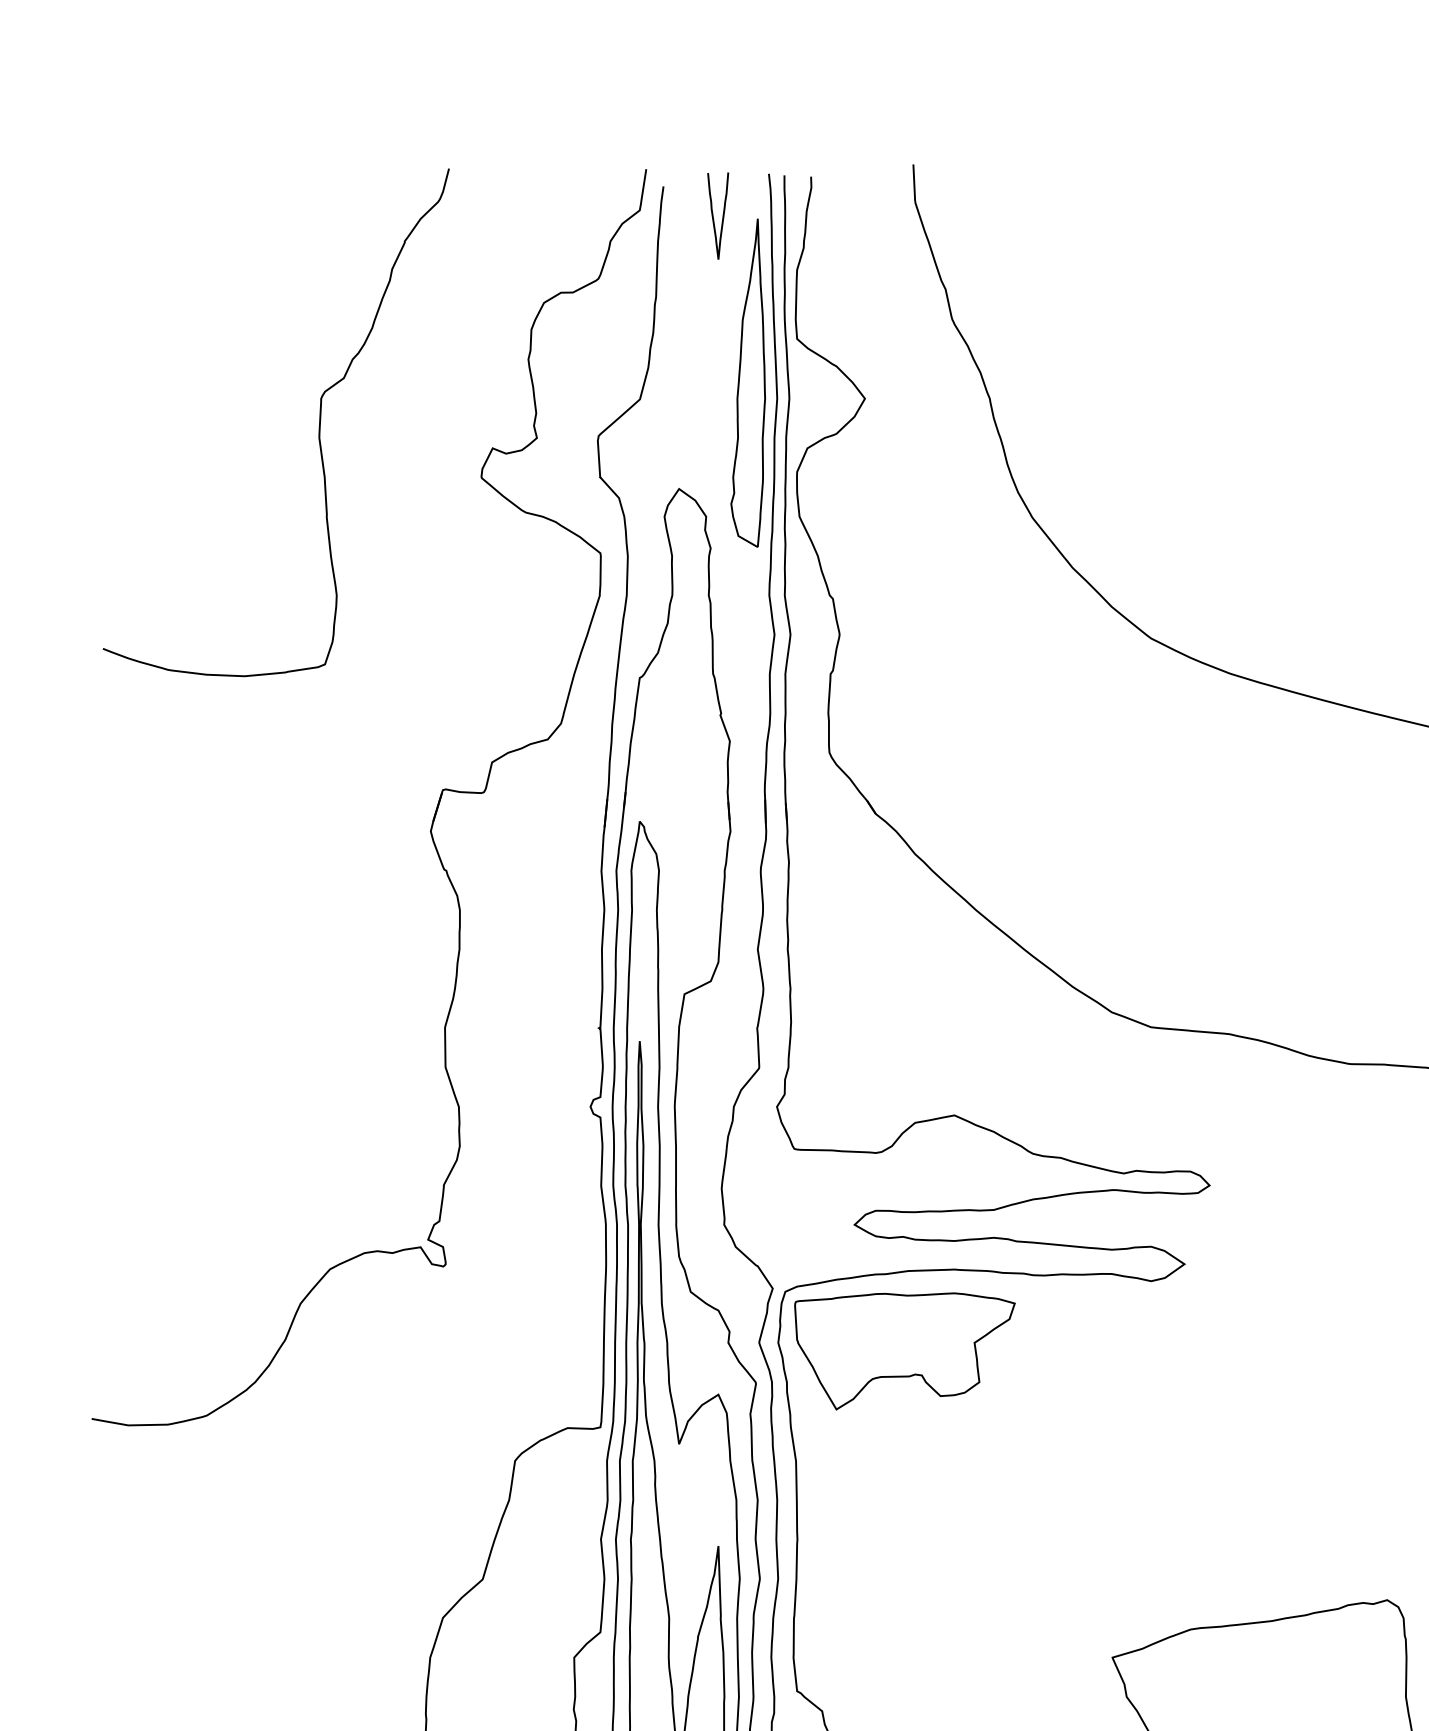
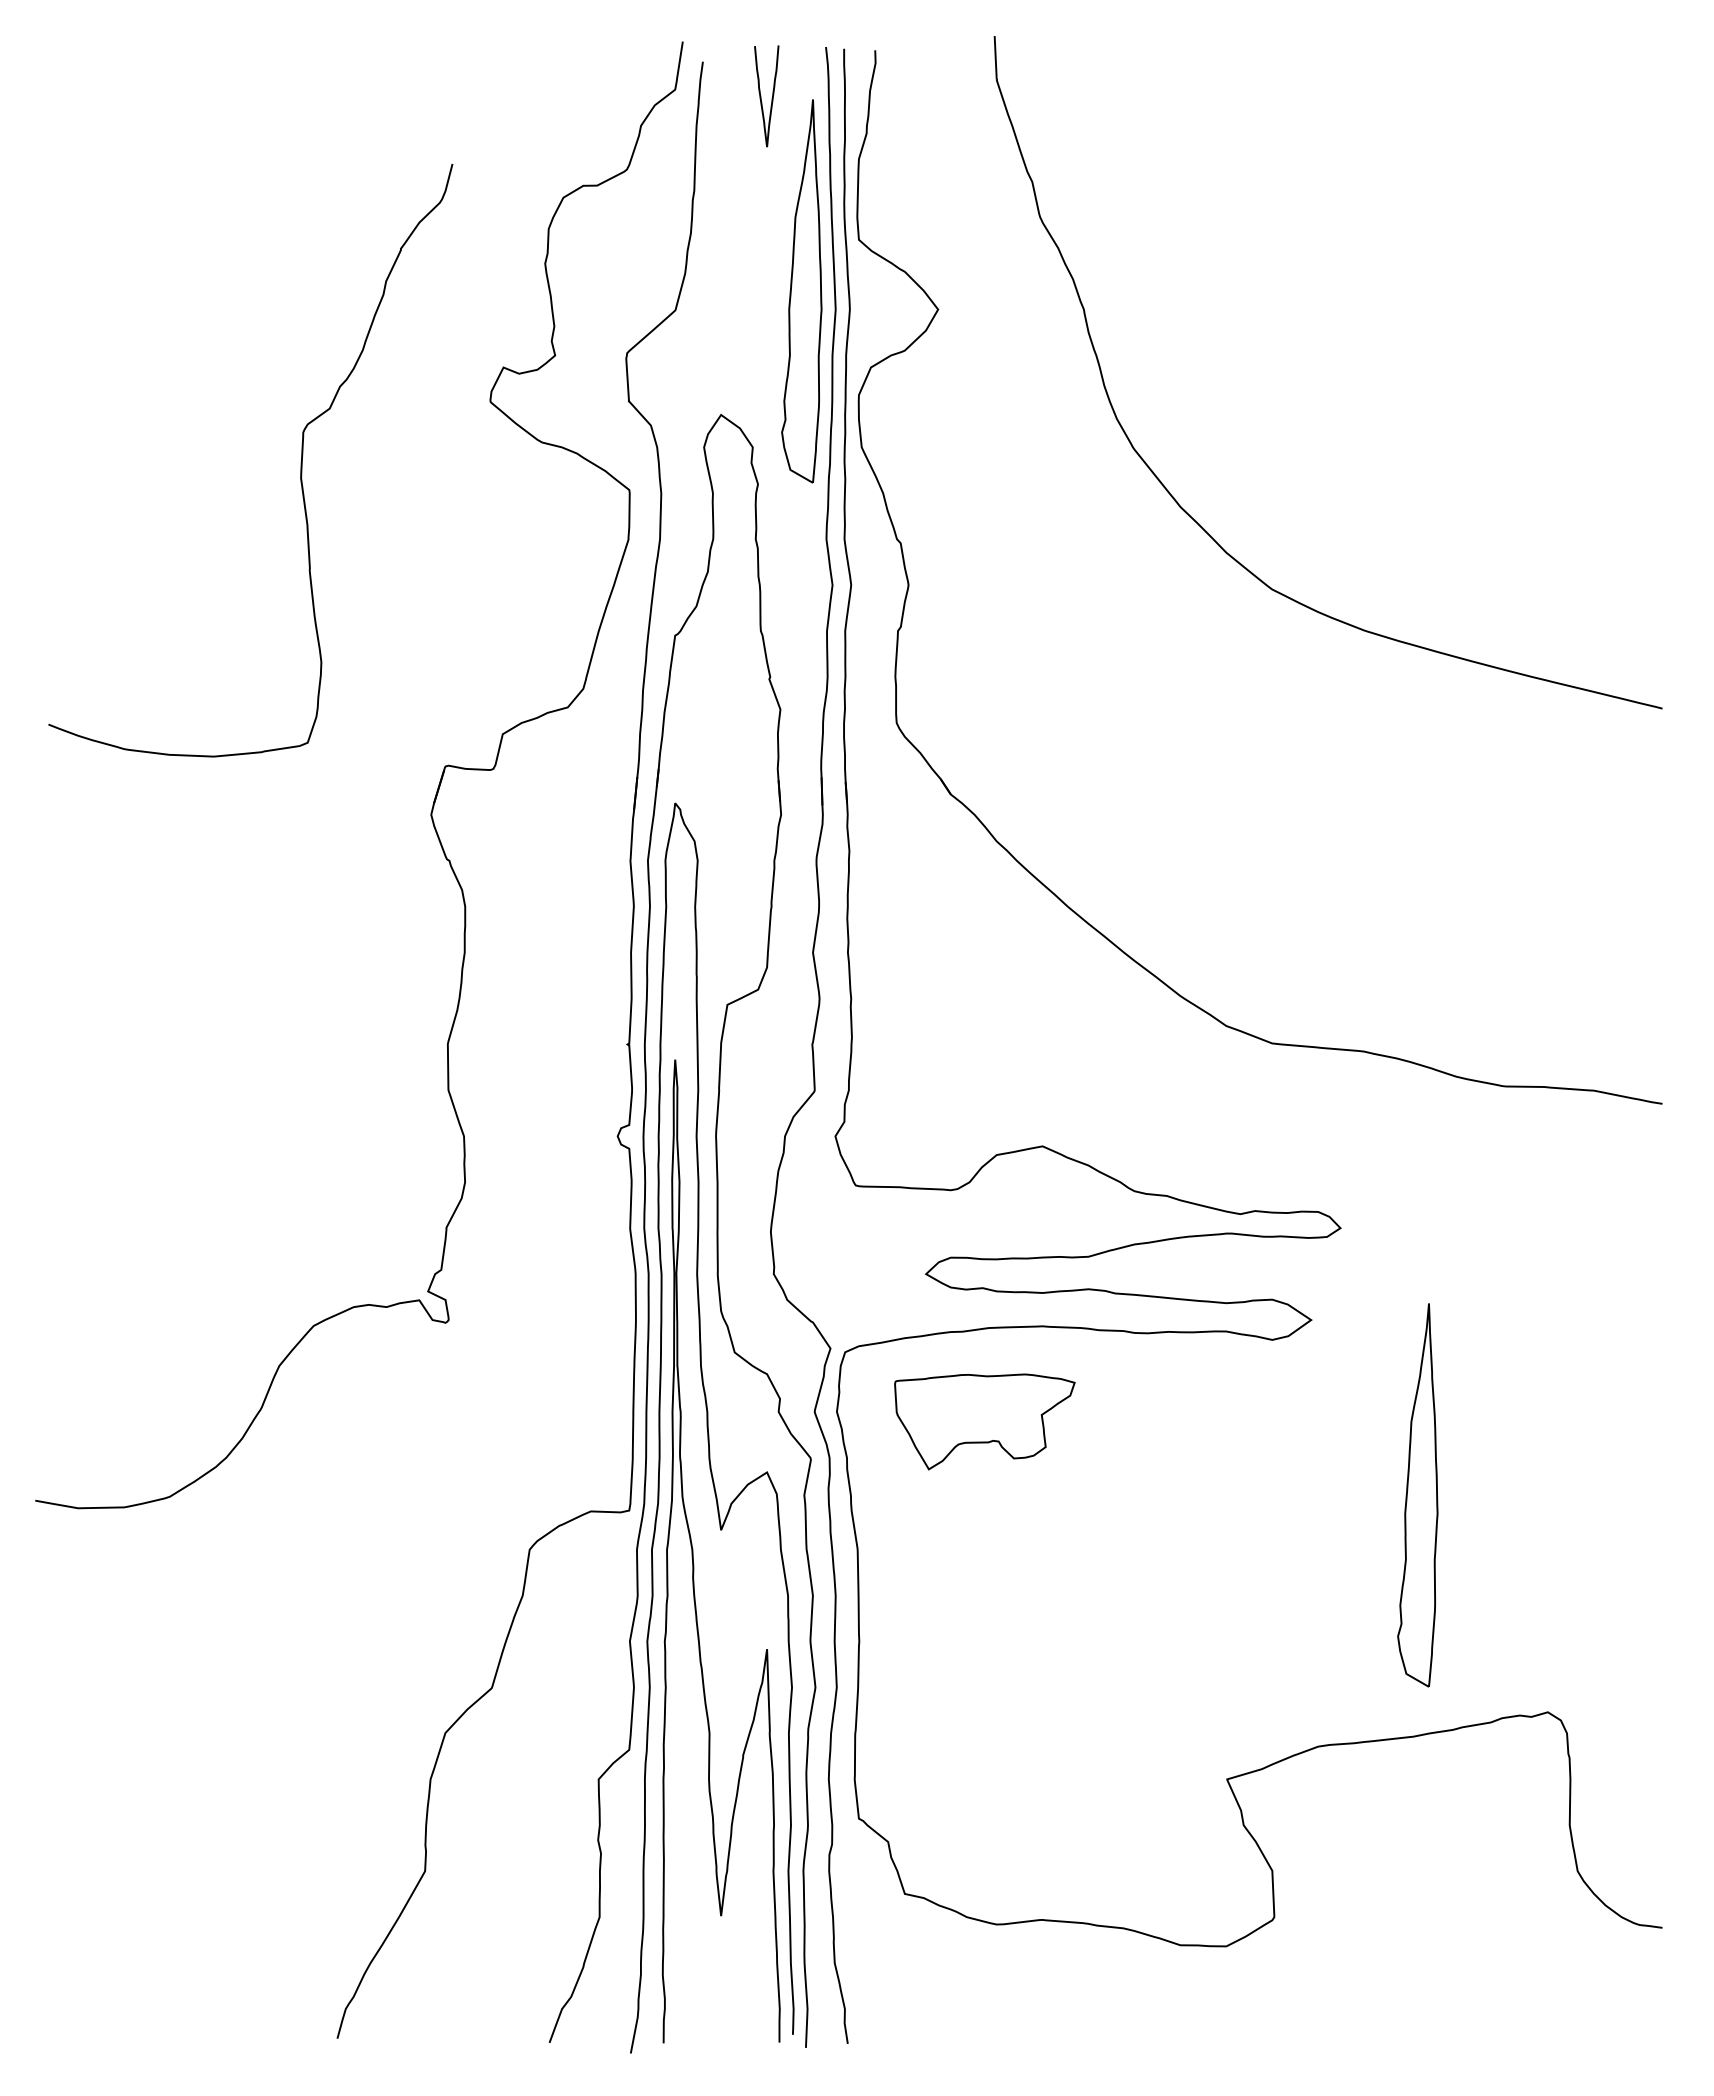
curve: (318, 424) -> (300, 462), moved
part: (904, 1351) -> (984, 1421), size x0.7
part: (1275, 1414) -> (1417, 1495), added

